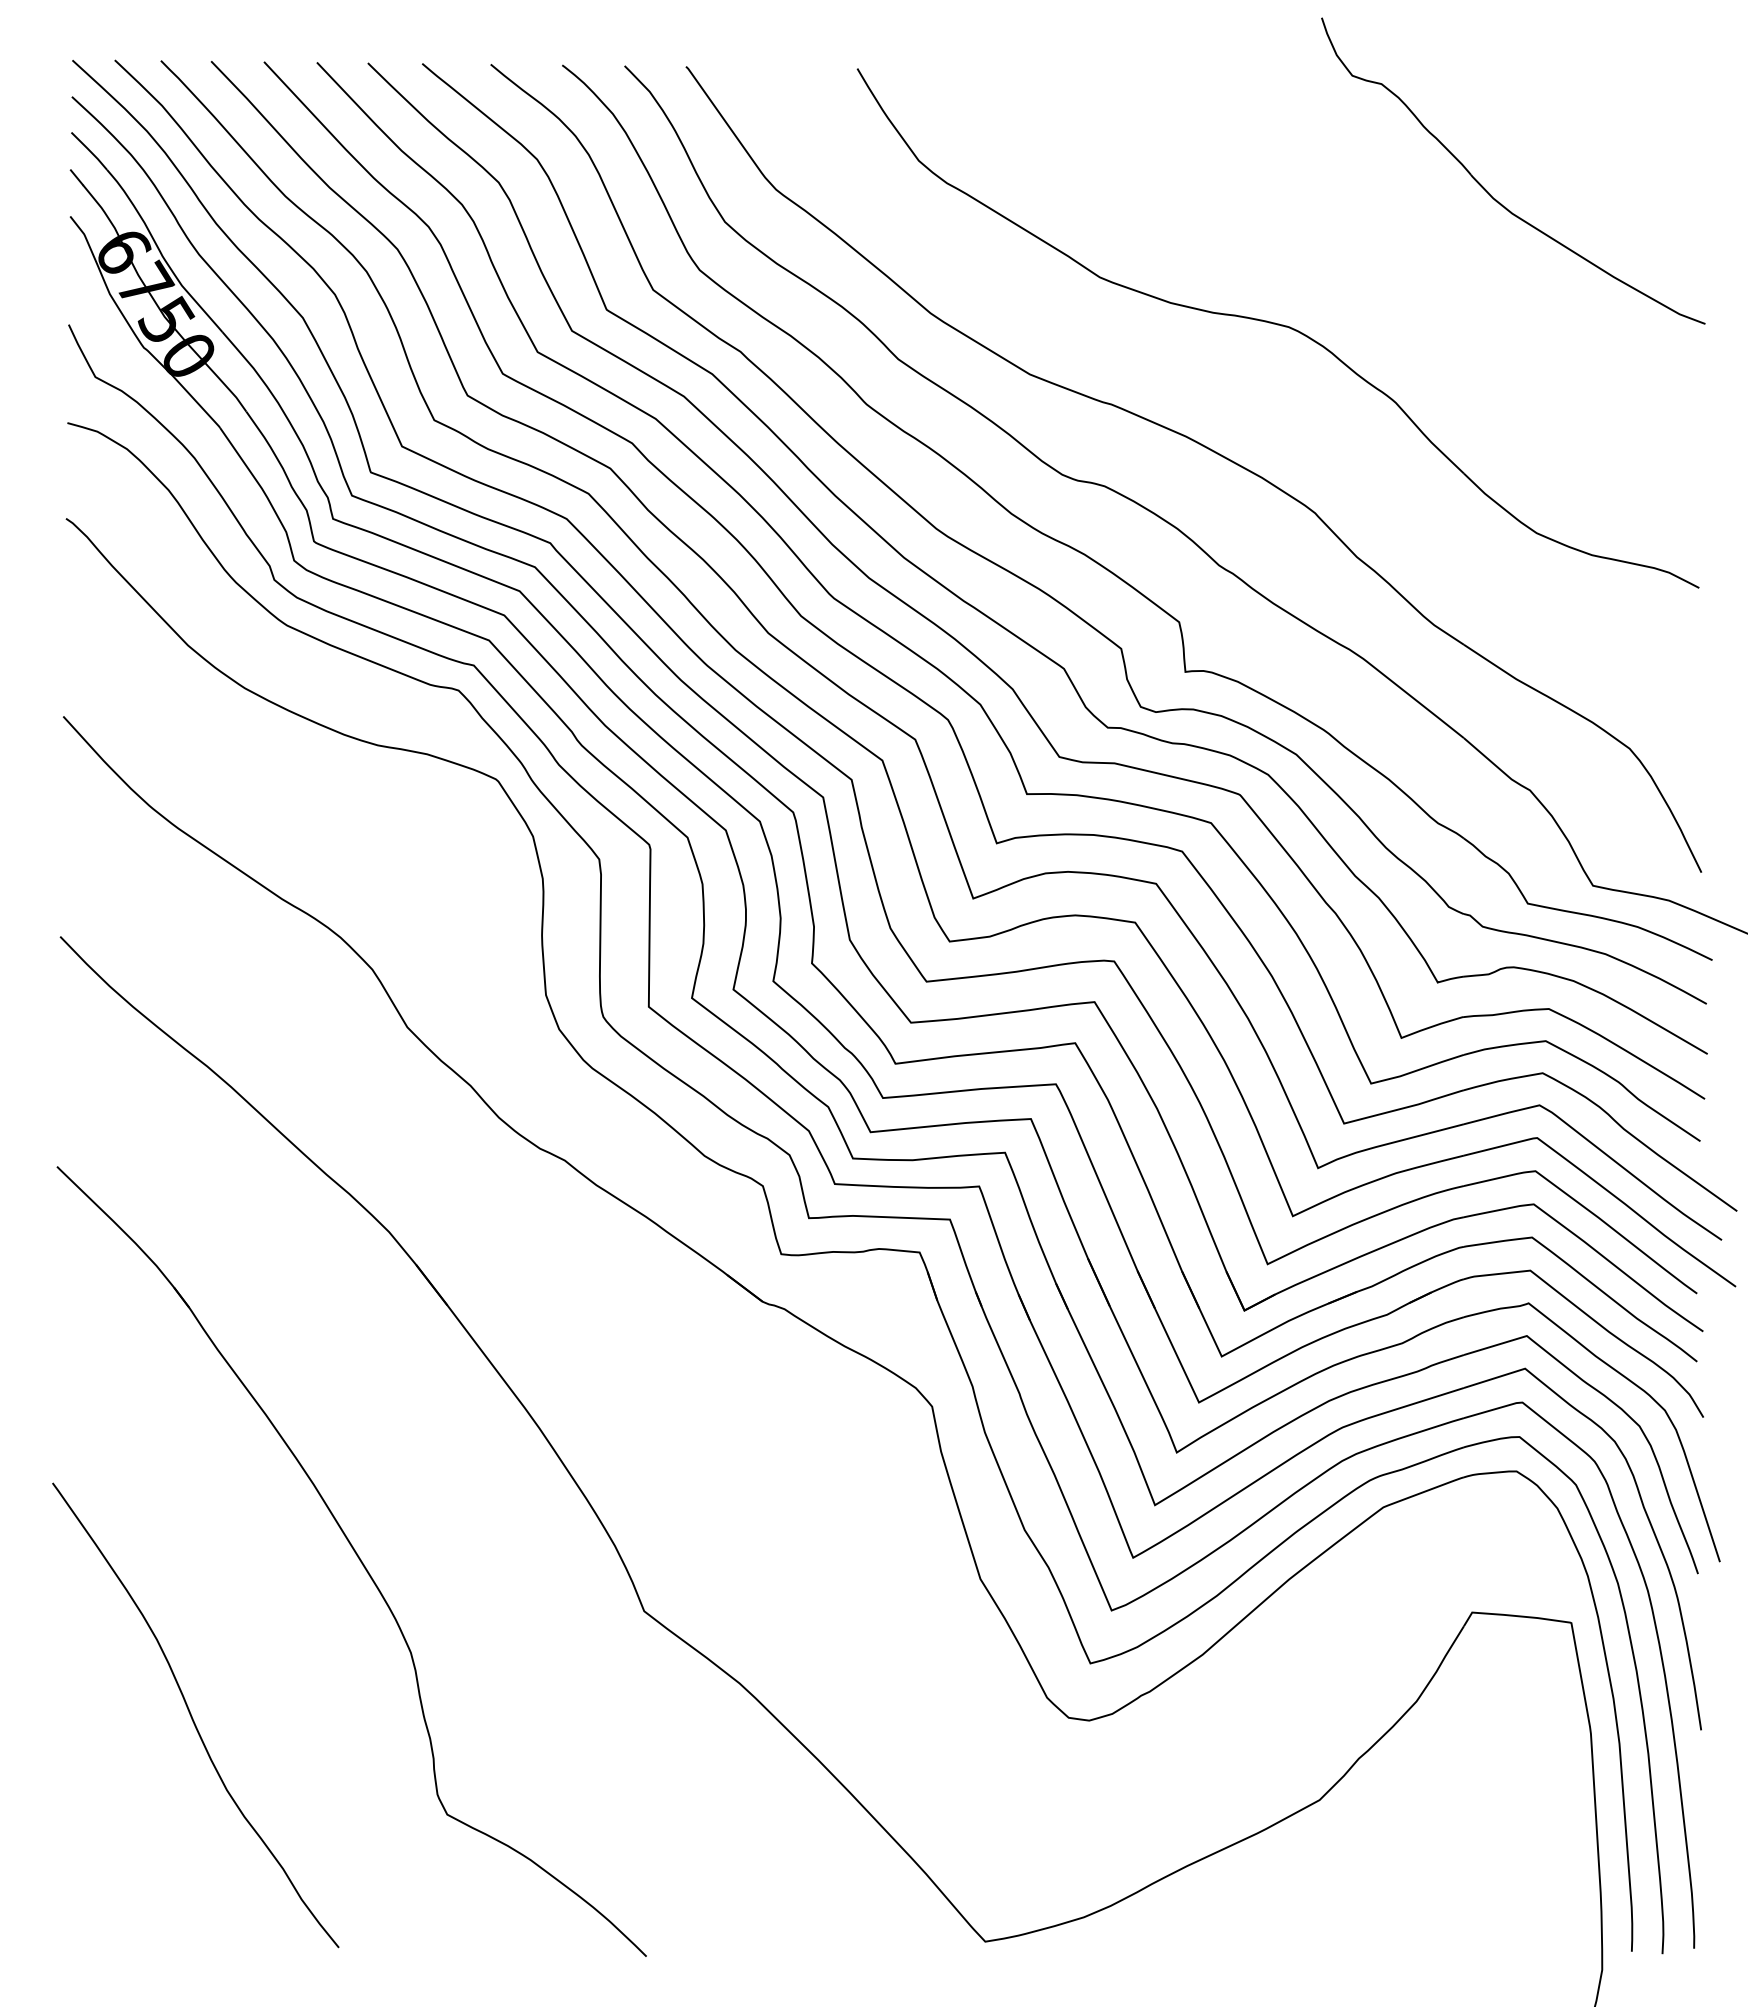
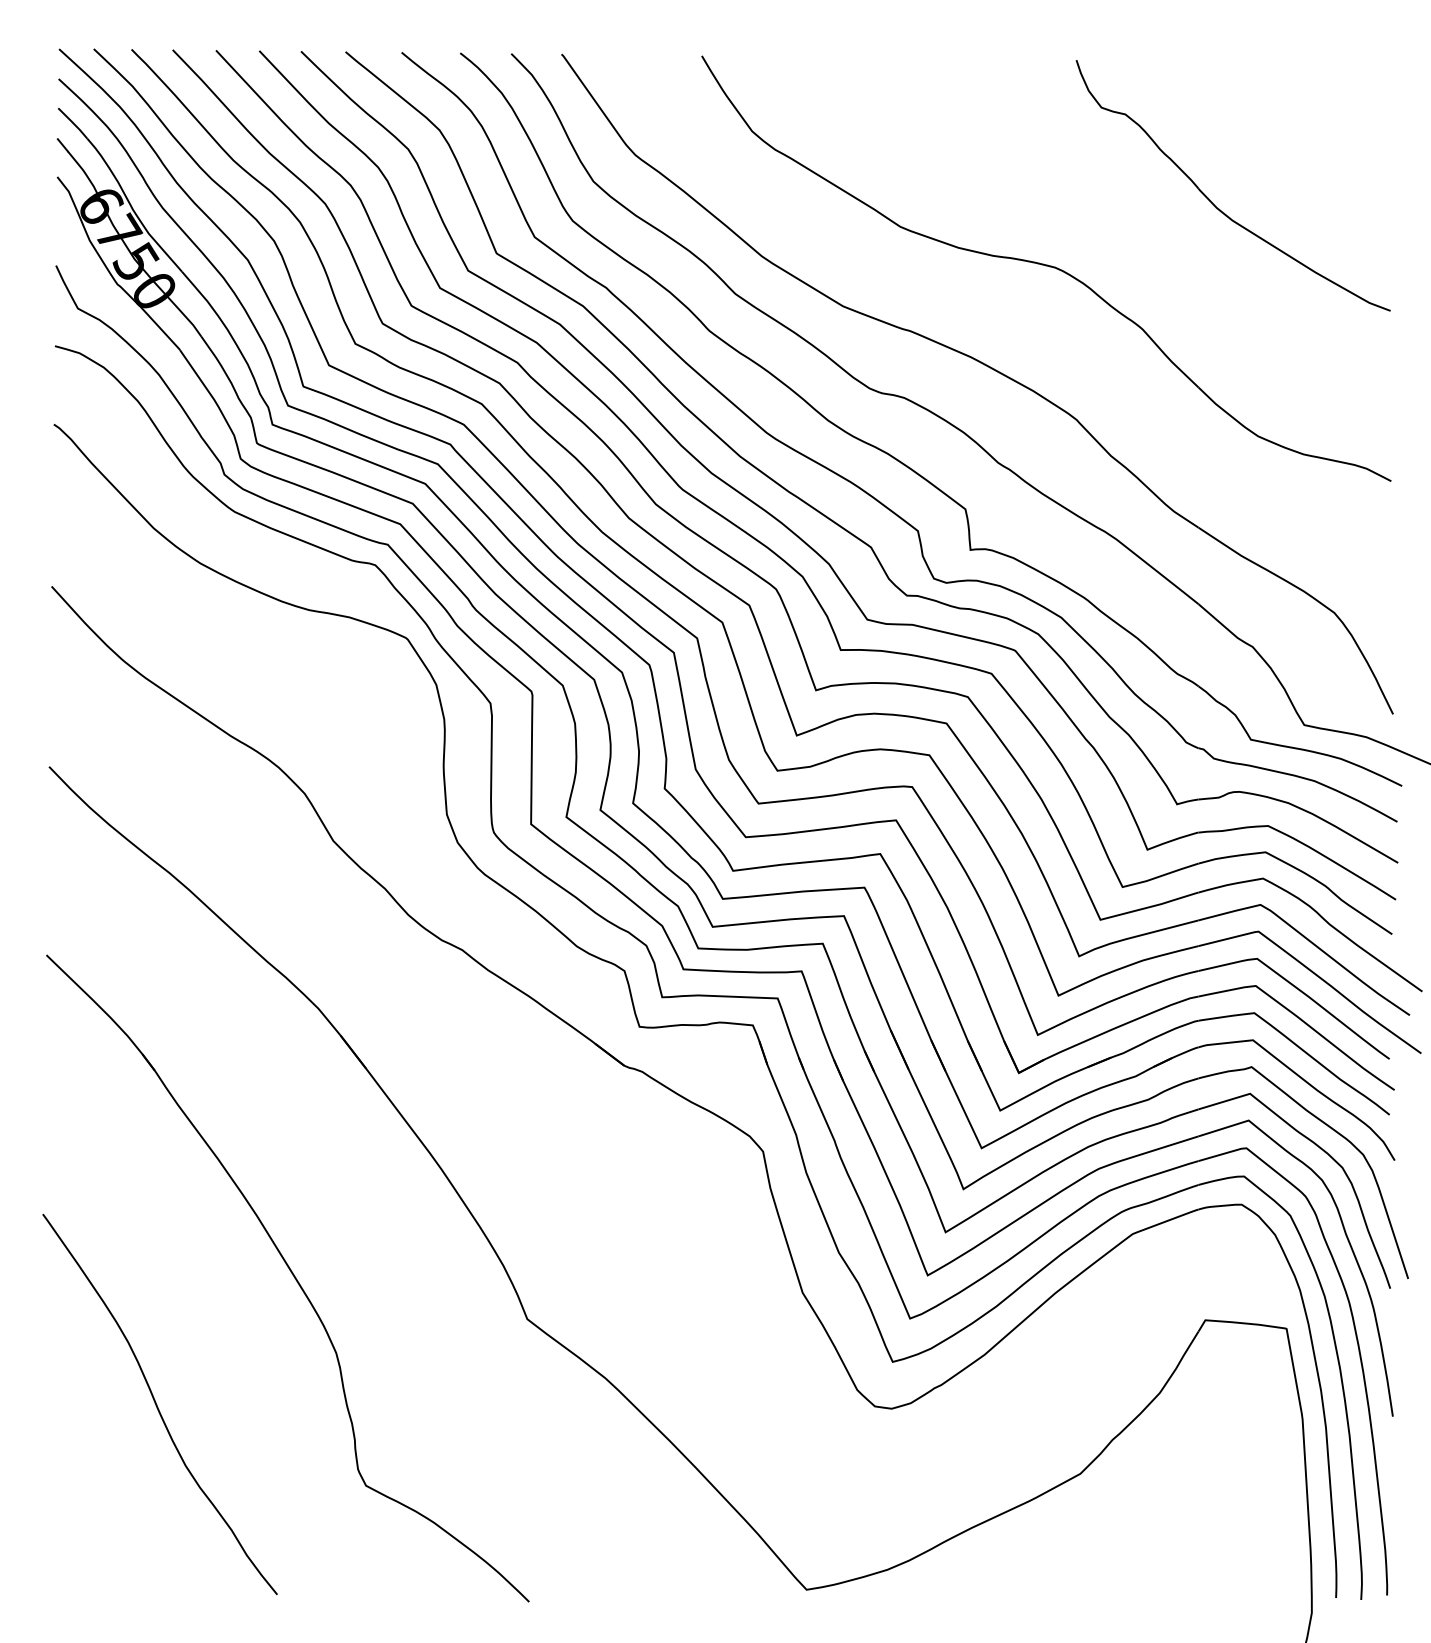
part: (1488, 191) -> (1212, 202), moved

